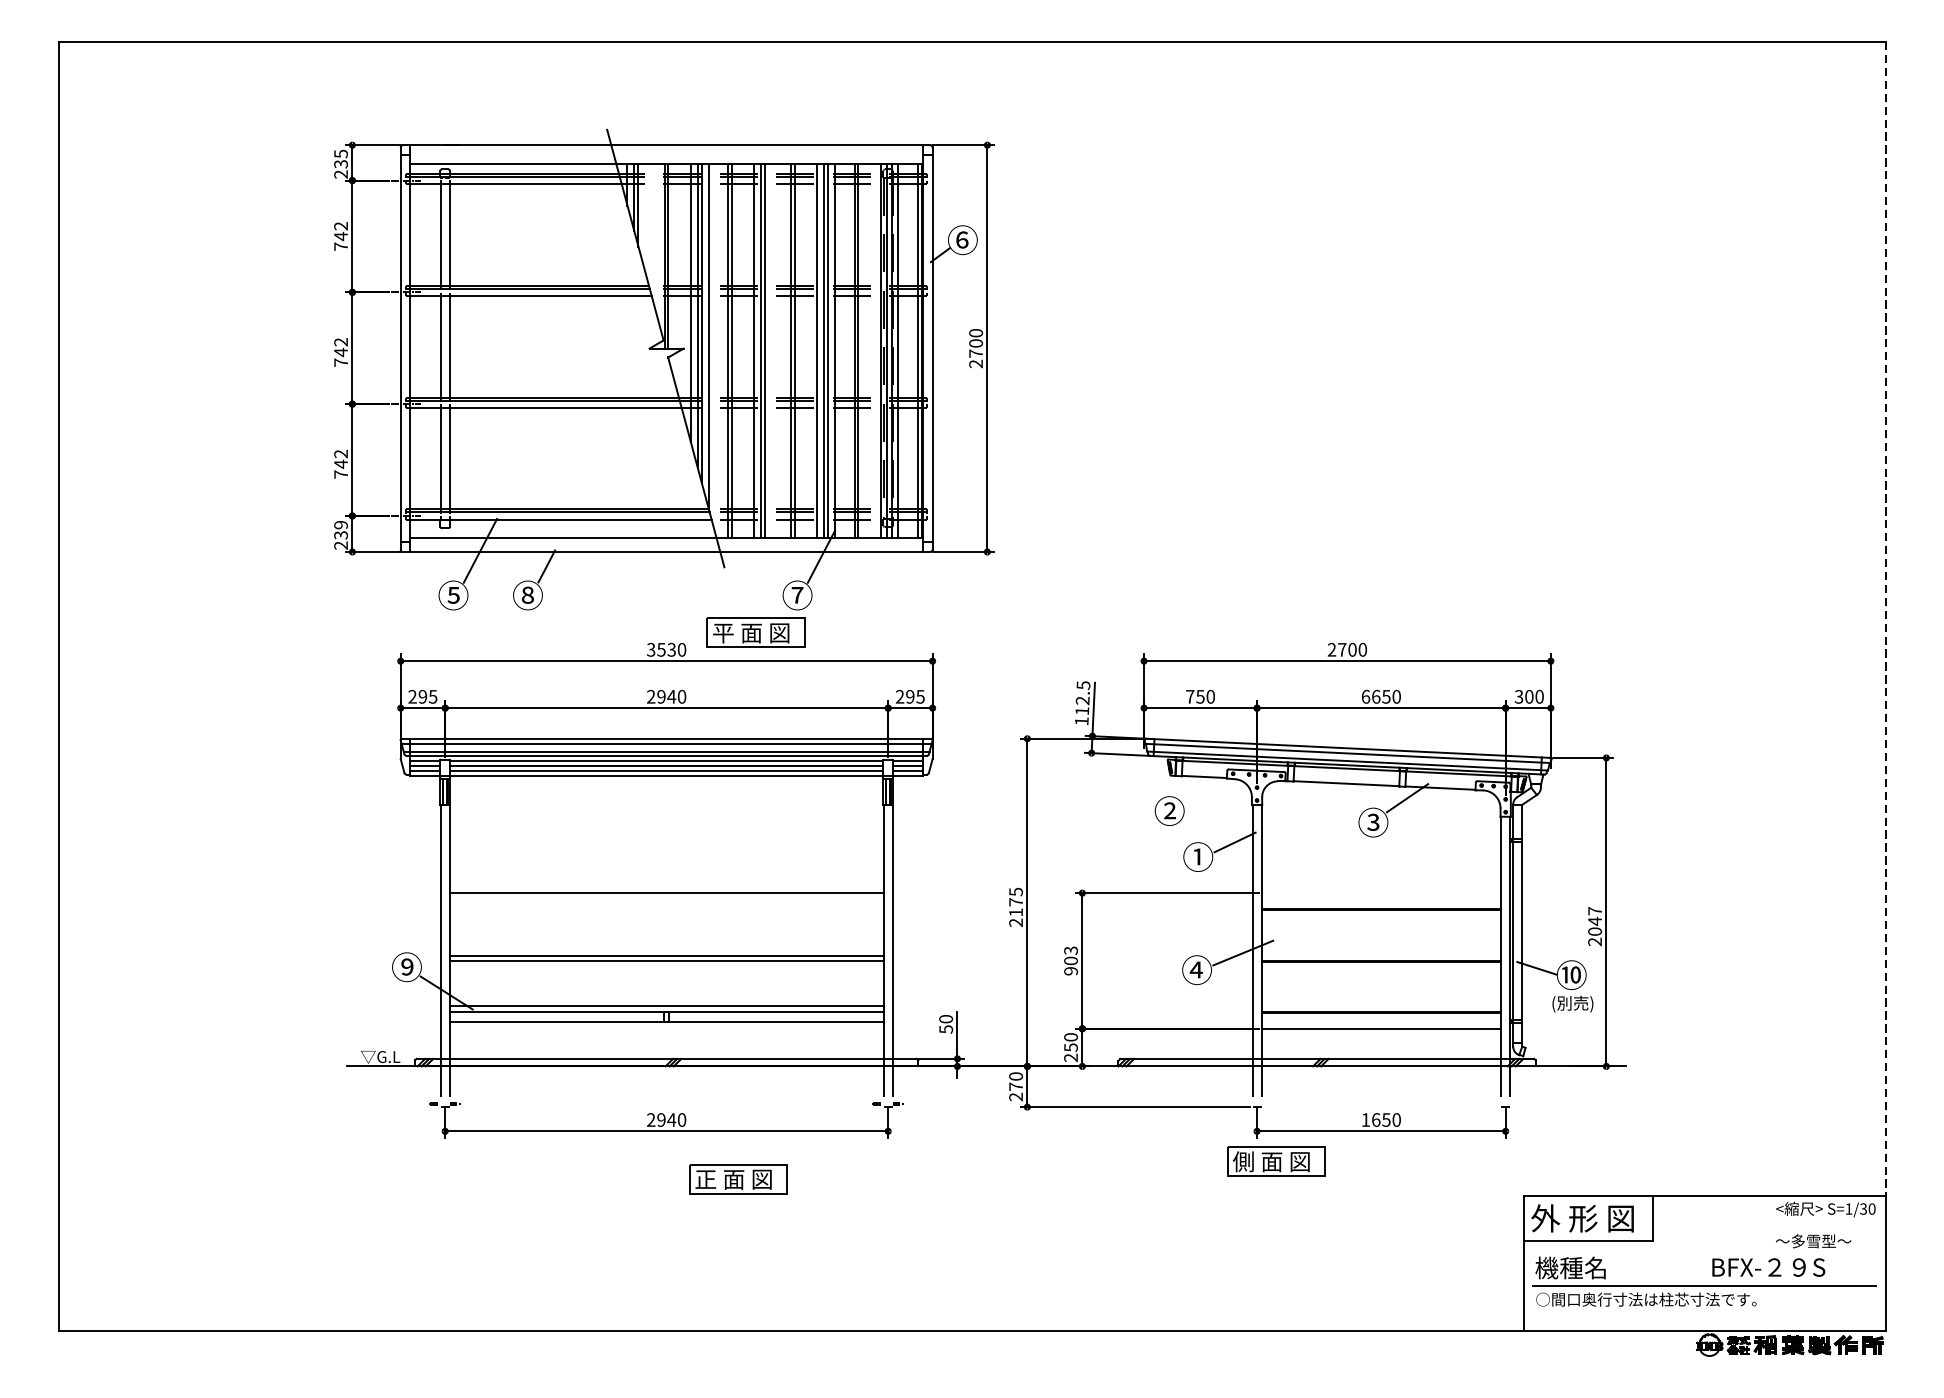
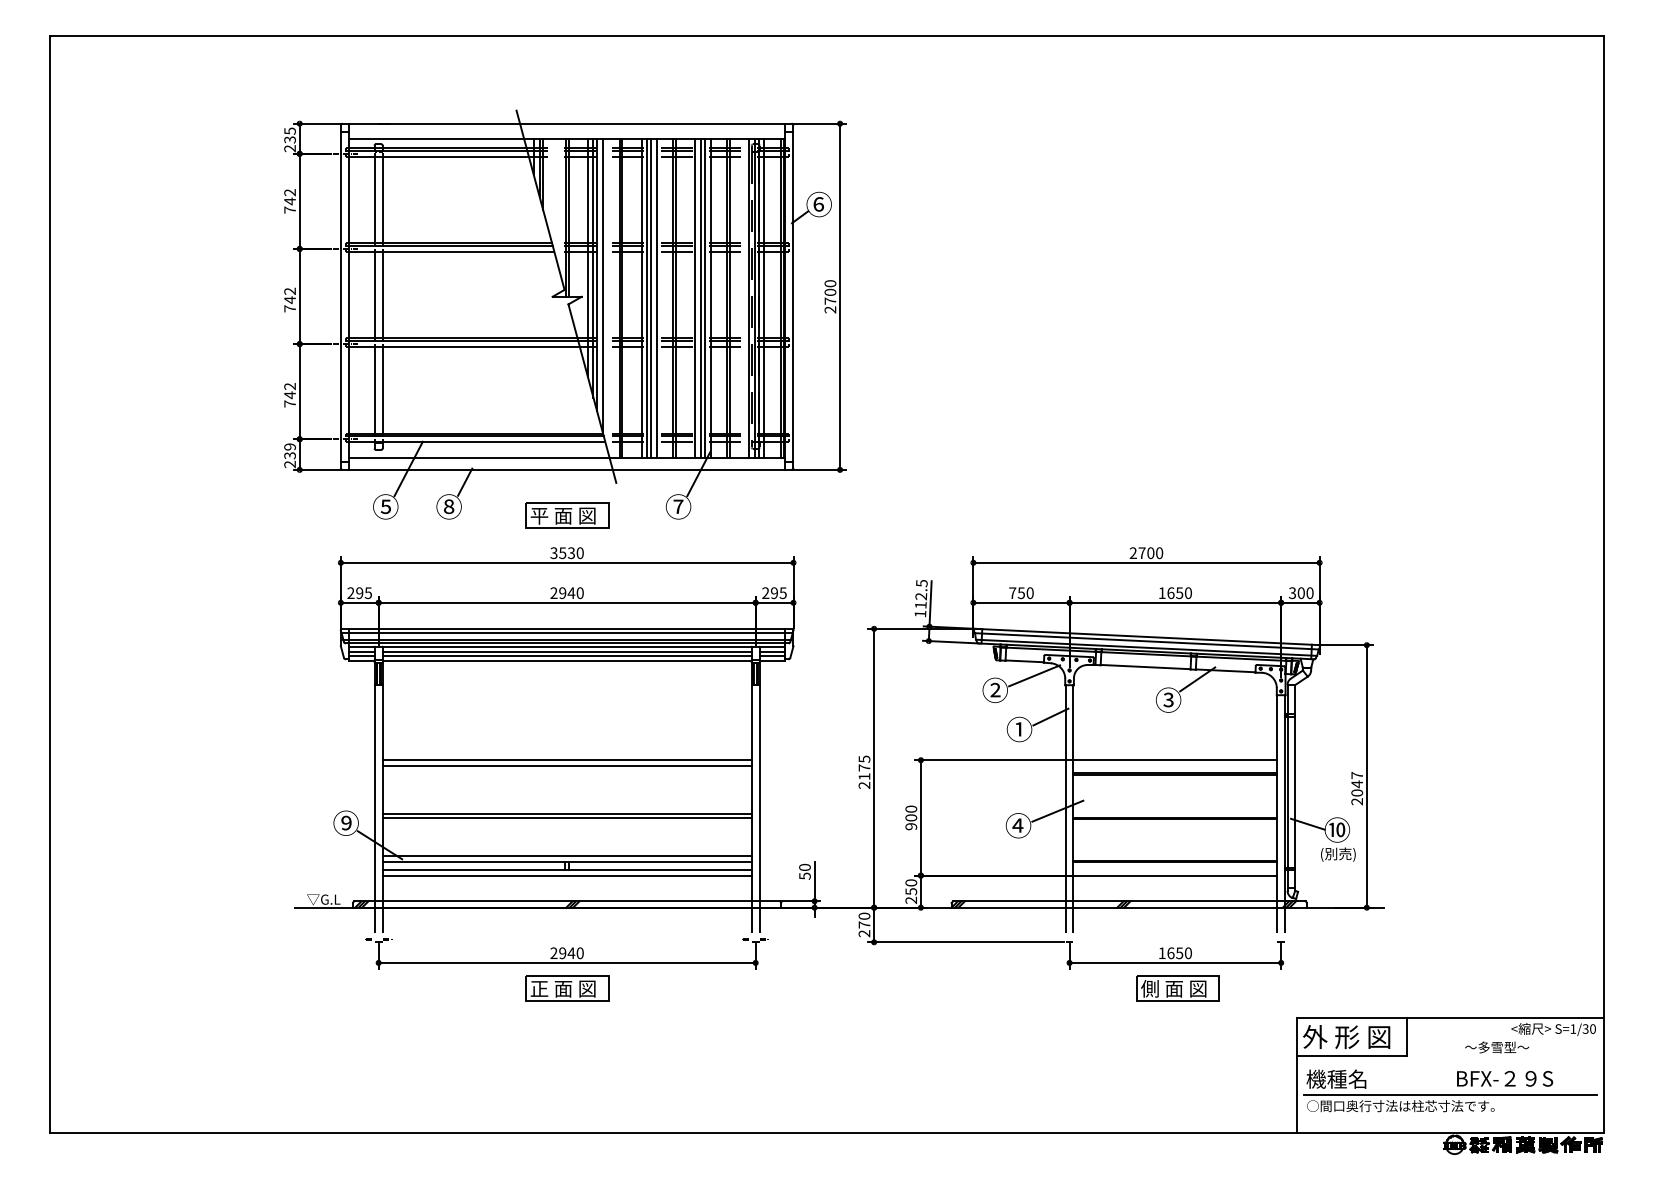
line: (771, 350) -> (656, 298), added
line: (1885, 618) -> (1604, 526), dashed -> solid
part: (756, 632) -> (567, 515), moved
text: (1365, 697) -> (1161, 593), 6650 -> 1650
line: (1215, 793) -> (1034, 675), added
line: (1381, 893) -> (1175, 760), added
line: (665, 899) -> (566, 765), added
text: (1071, 949) -> (911, 808), 903 -> 900
line: (665, 1028) -> (566, 875), added
part: (1275, 1161) -> (1177, 988), moved
part: (738, 1179) -> (567, 988), moved
text: (1813, 1241) -> (1497, 1047), moved

